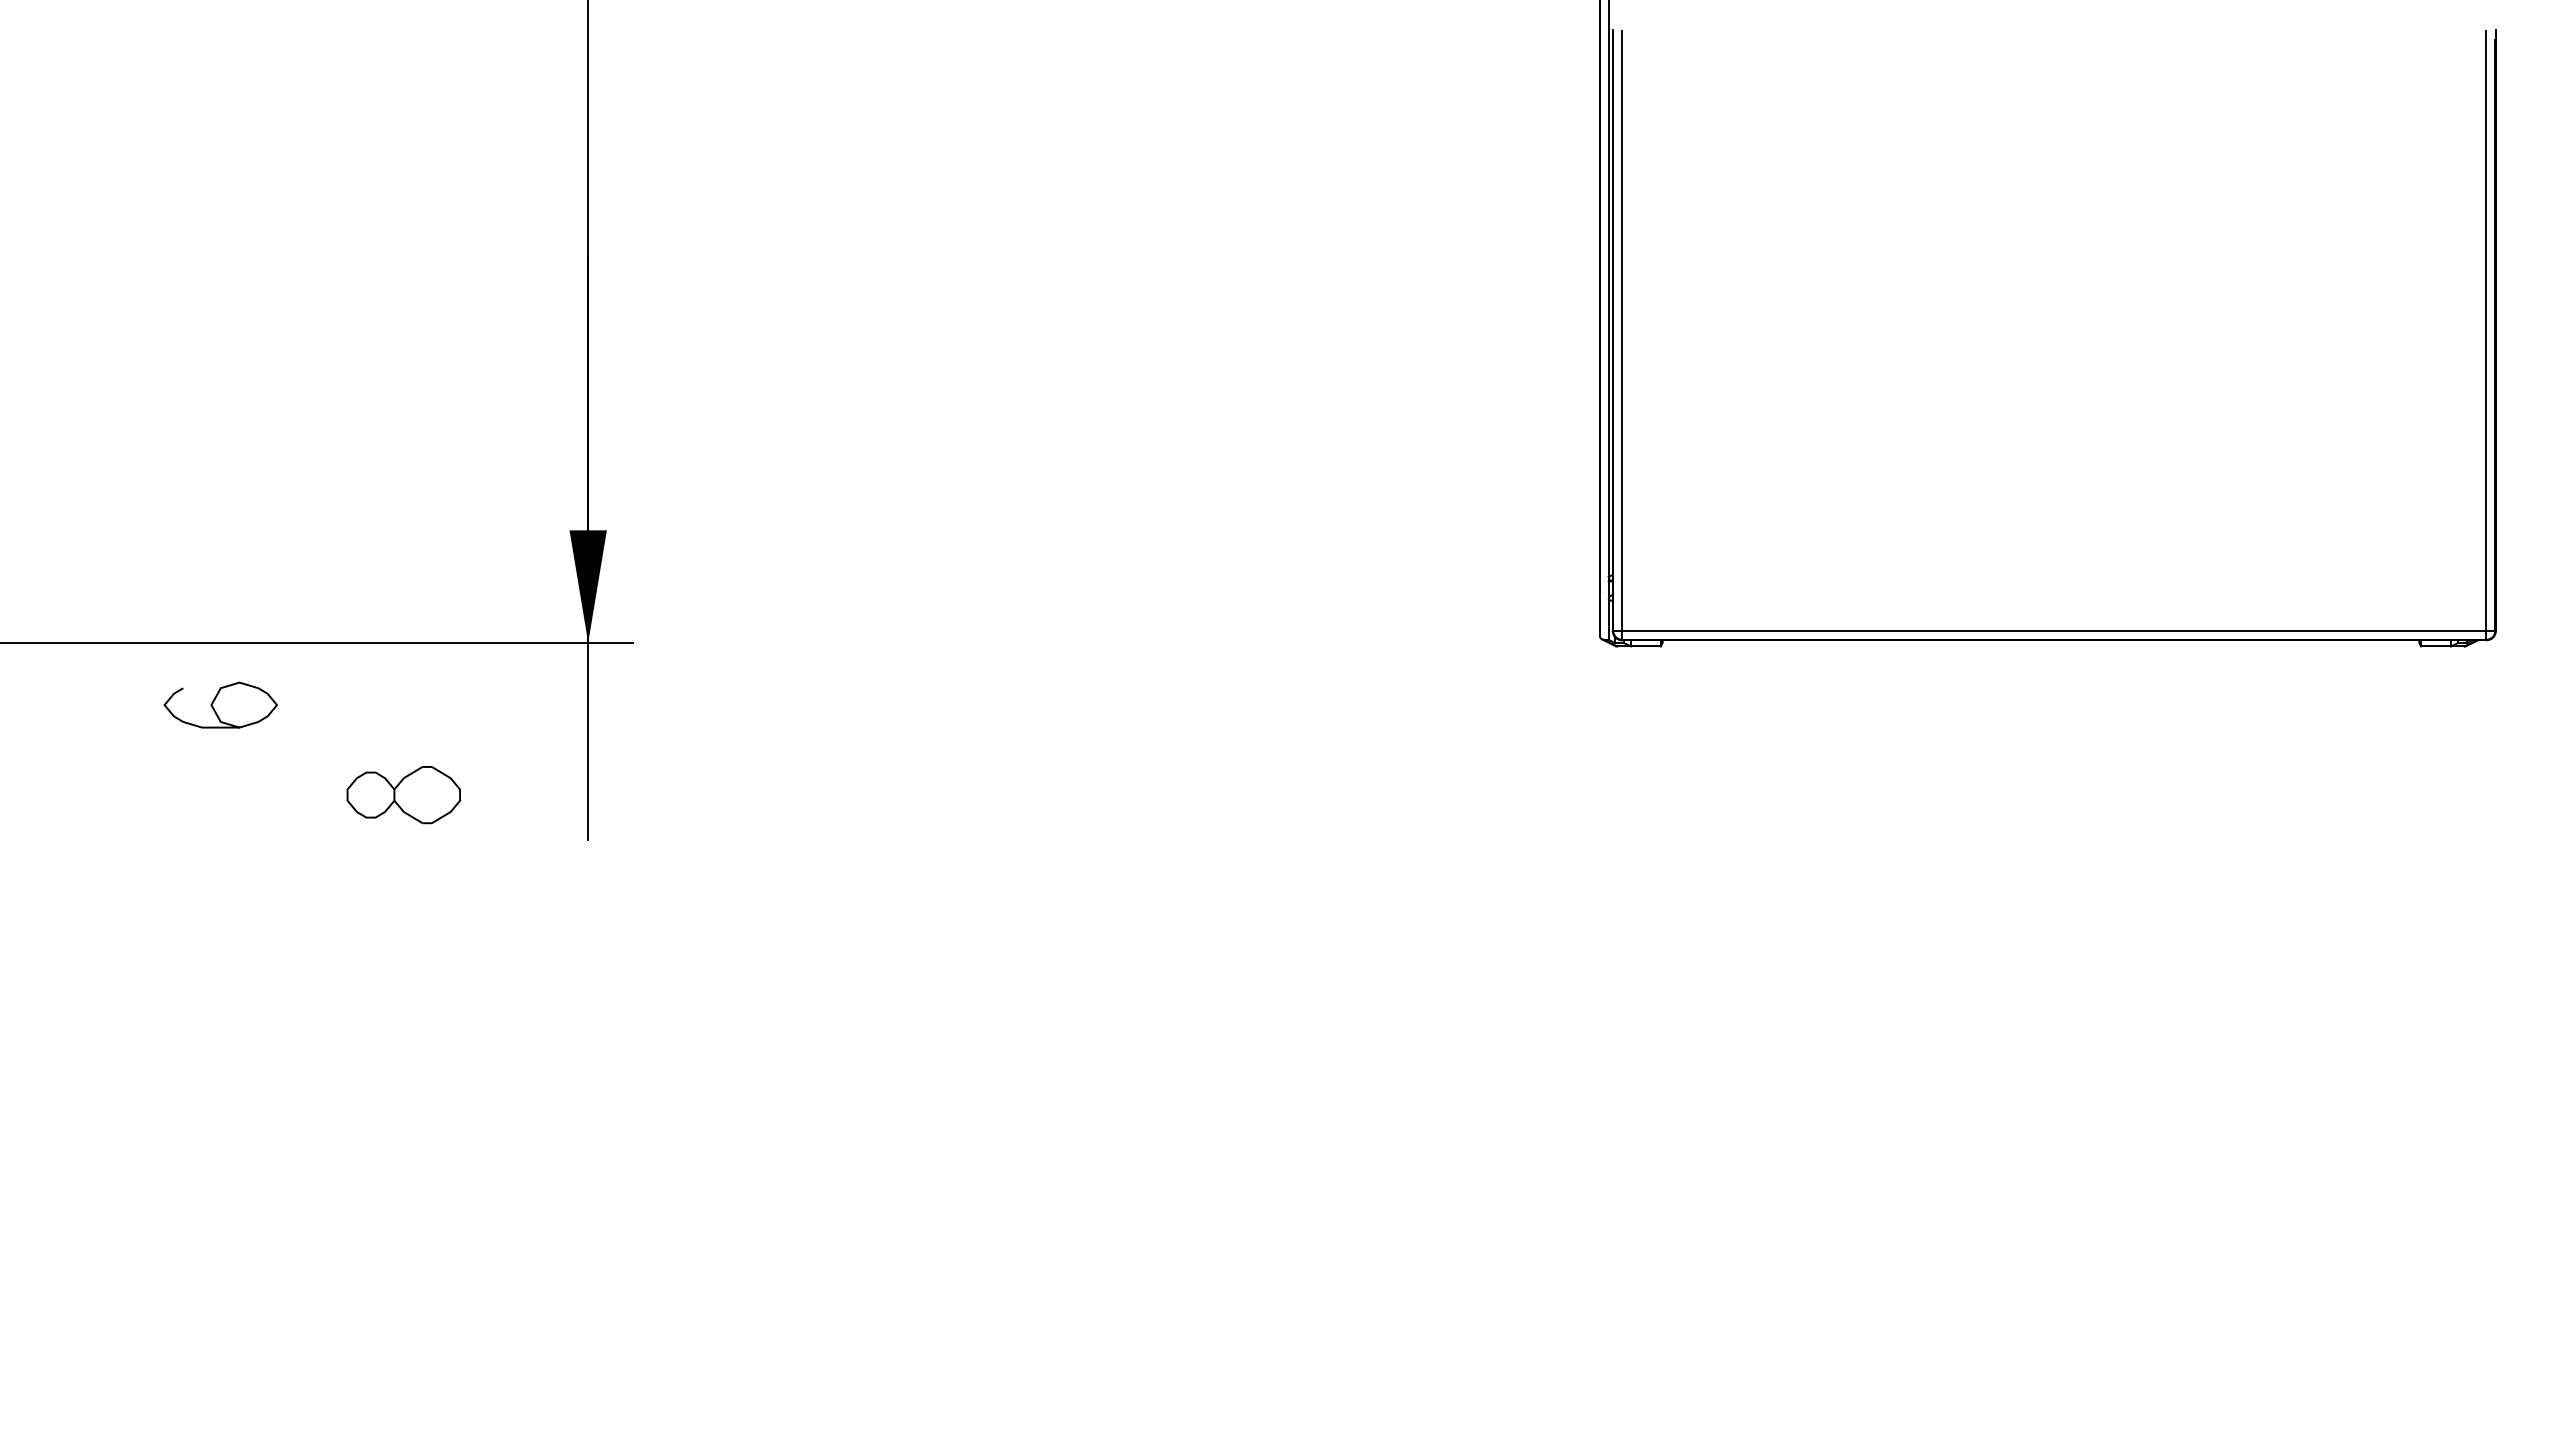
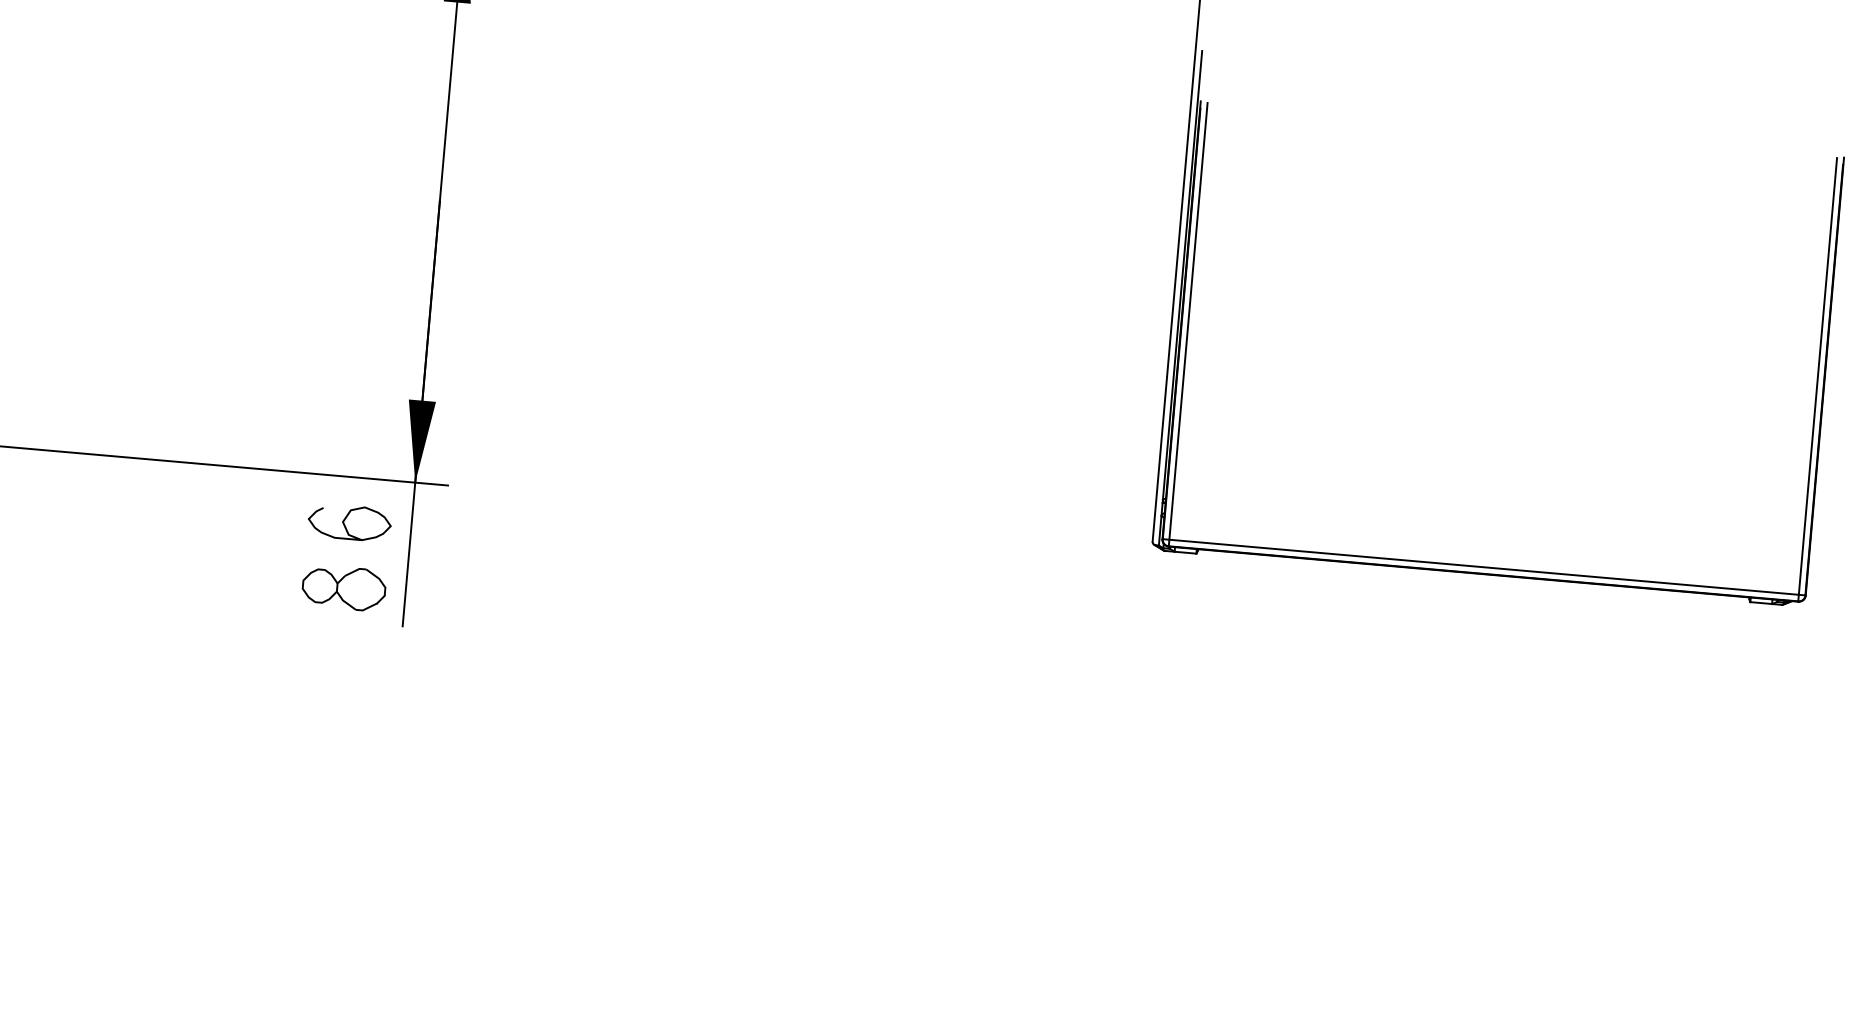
curve: (215, 700) -> (346, 518), moved
part: (403, 795) -> (343, 588), moved

